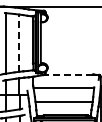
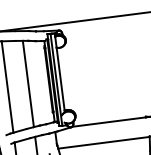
line: (19, 43) -> (28, 84), dashed -> solid
line: (68, 74) -> (108, 121), dashed -> solid

